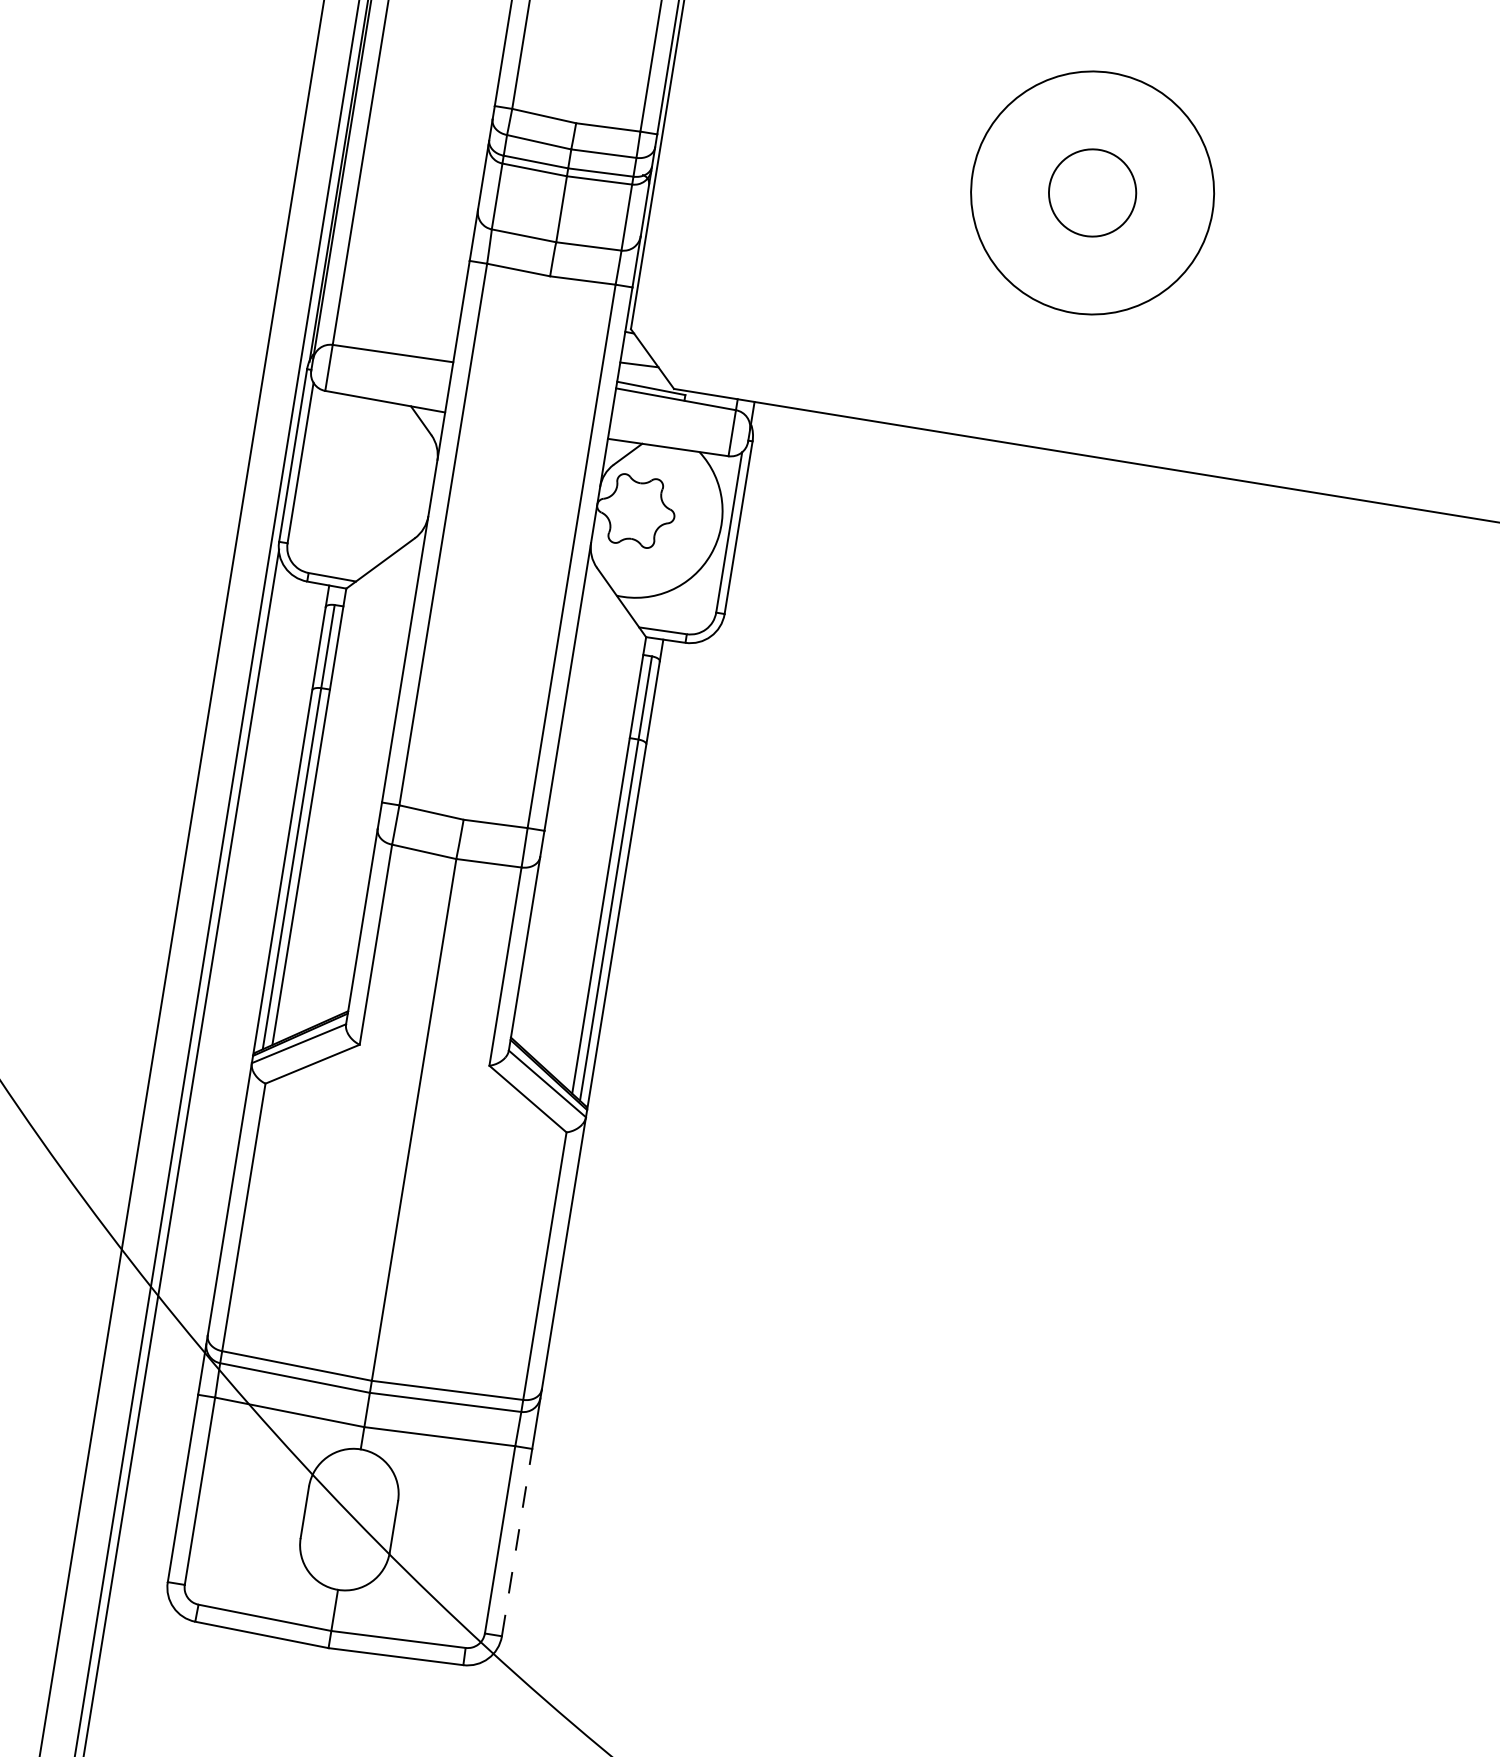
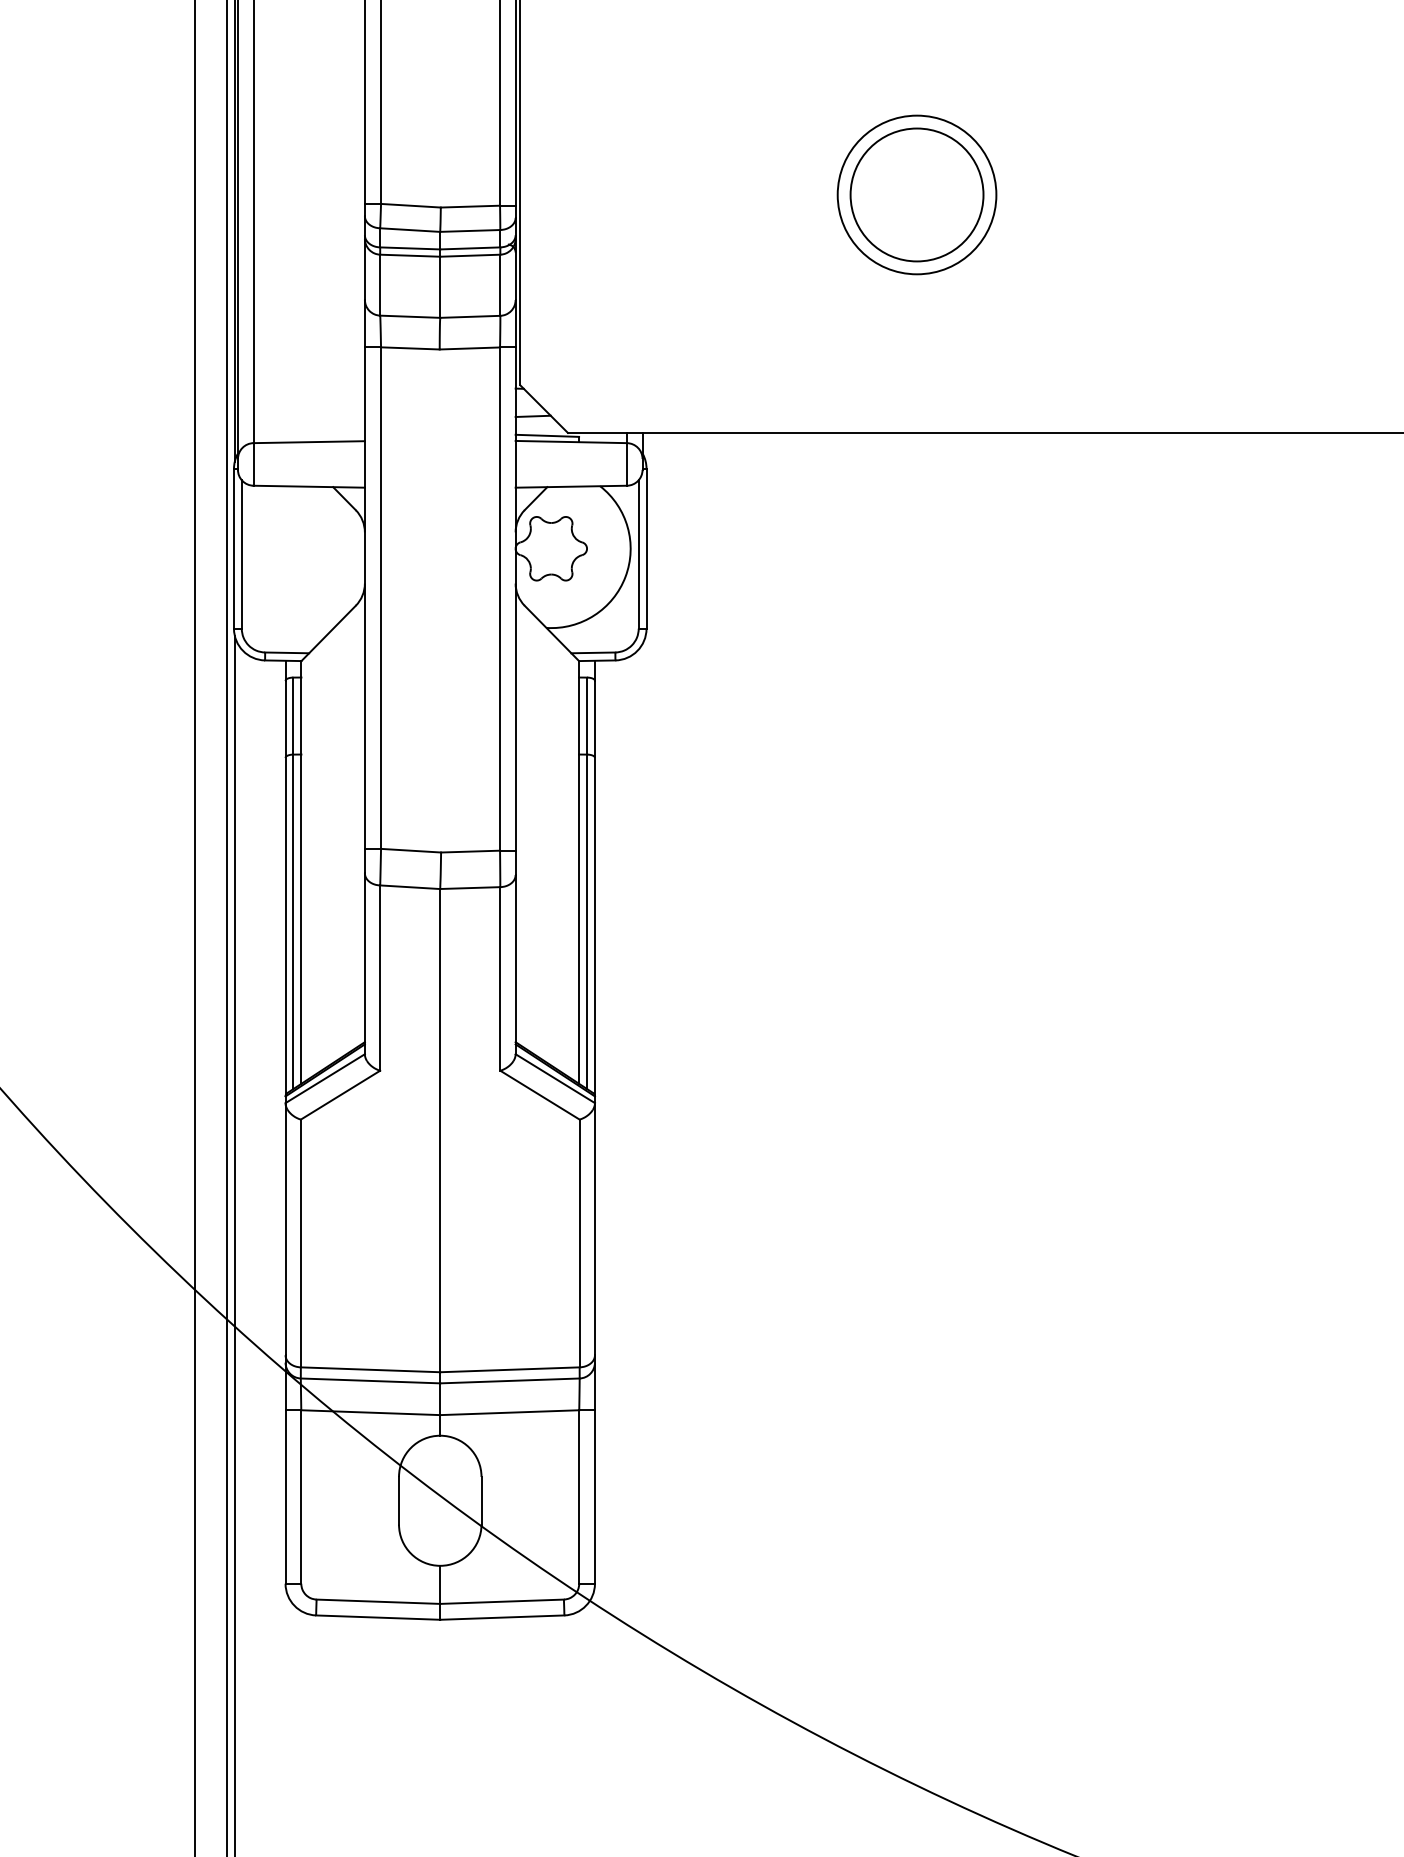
circle: (1092, 192) -> (916, 194), size x0.71
circle: (1092, 192) -> (916, 194), size x1.67
line: (516, 1541) -> (594, 1496), dashed -> solid

